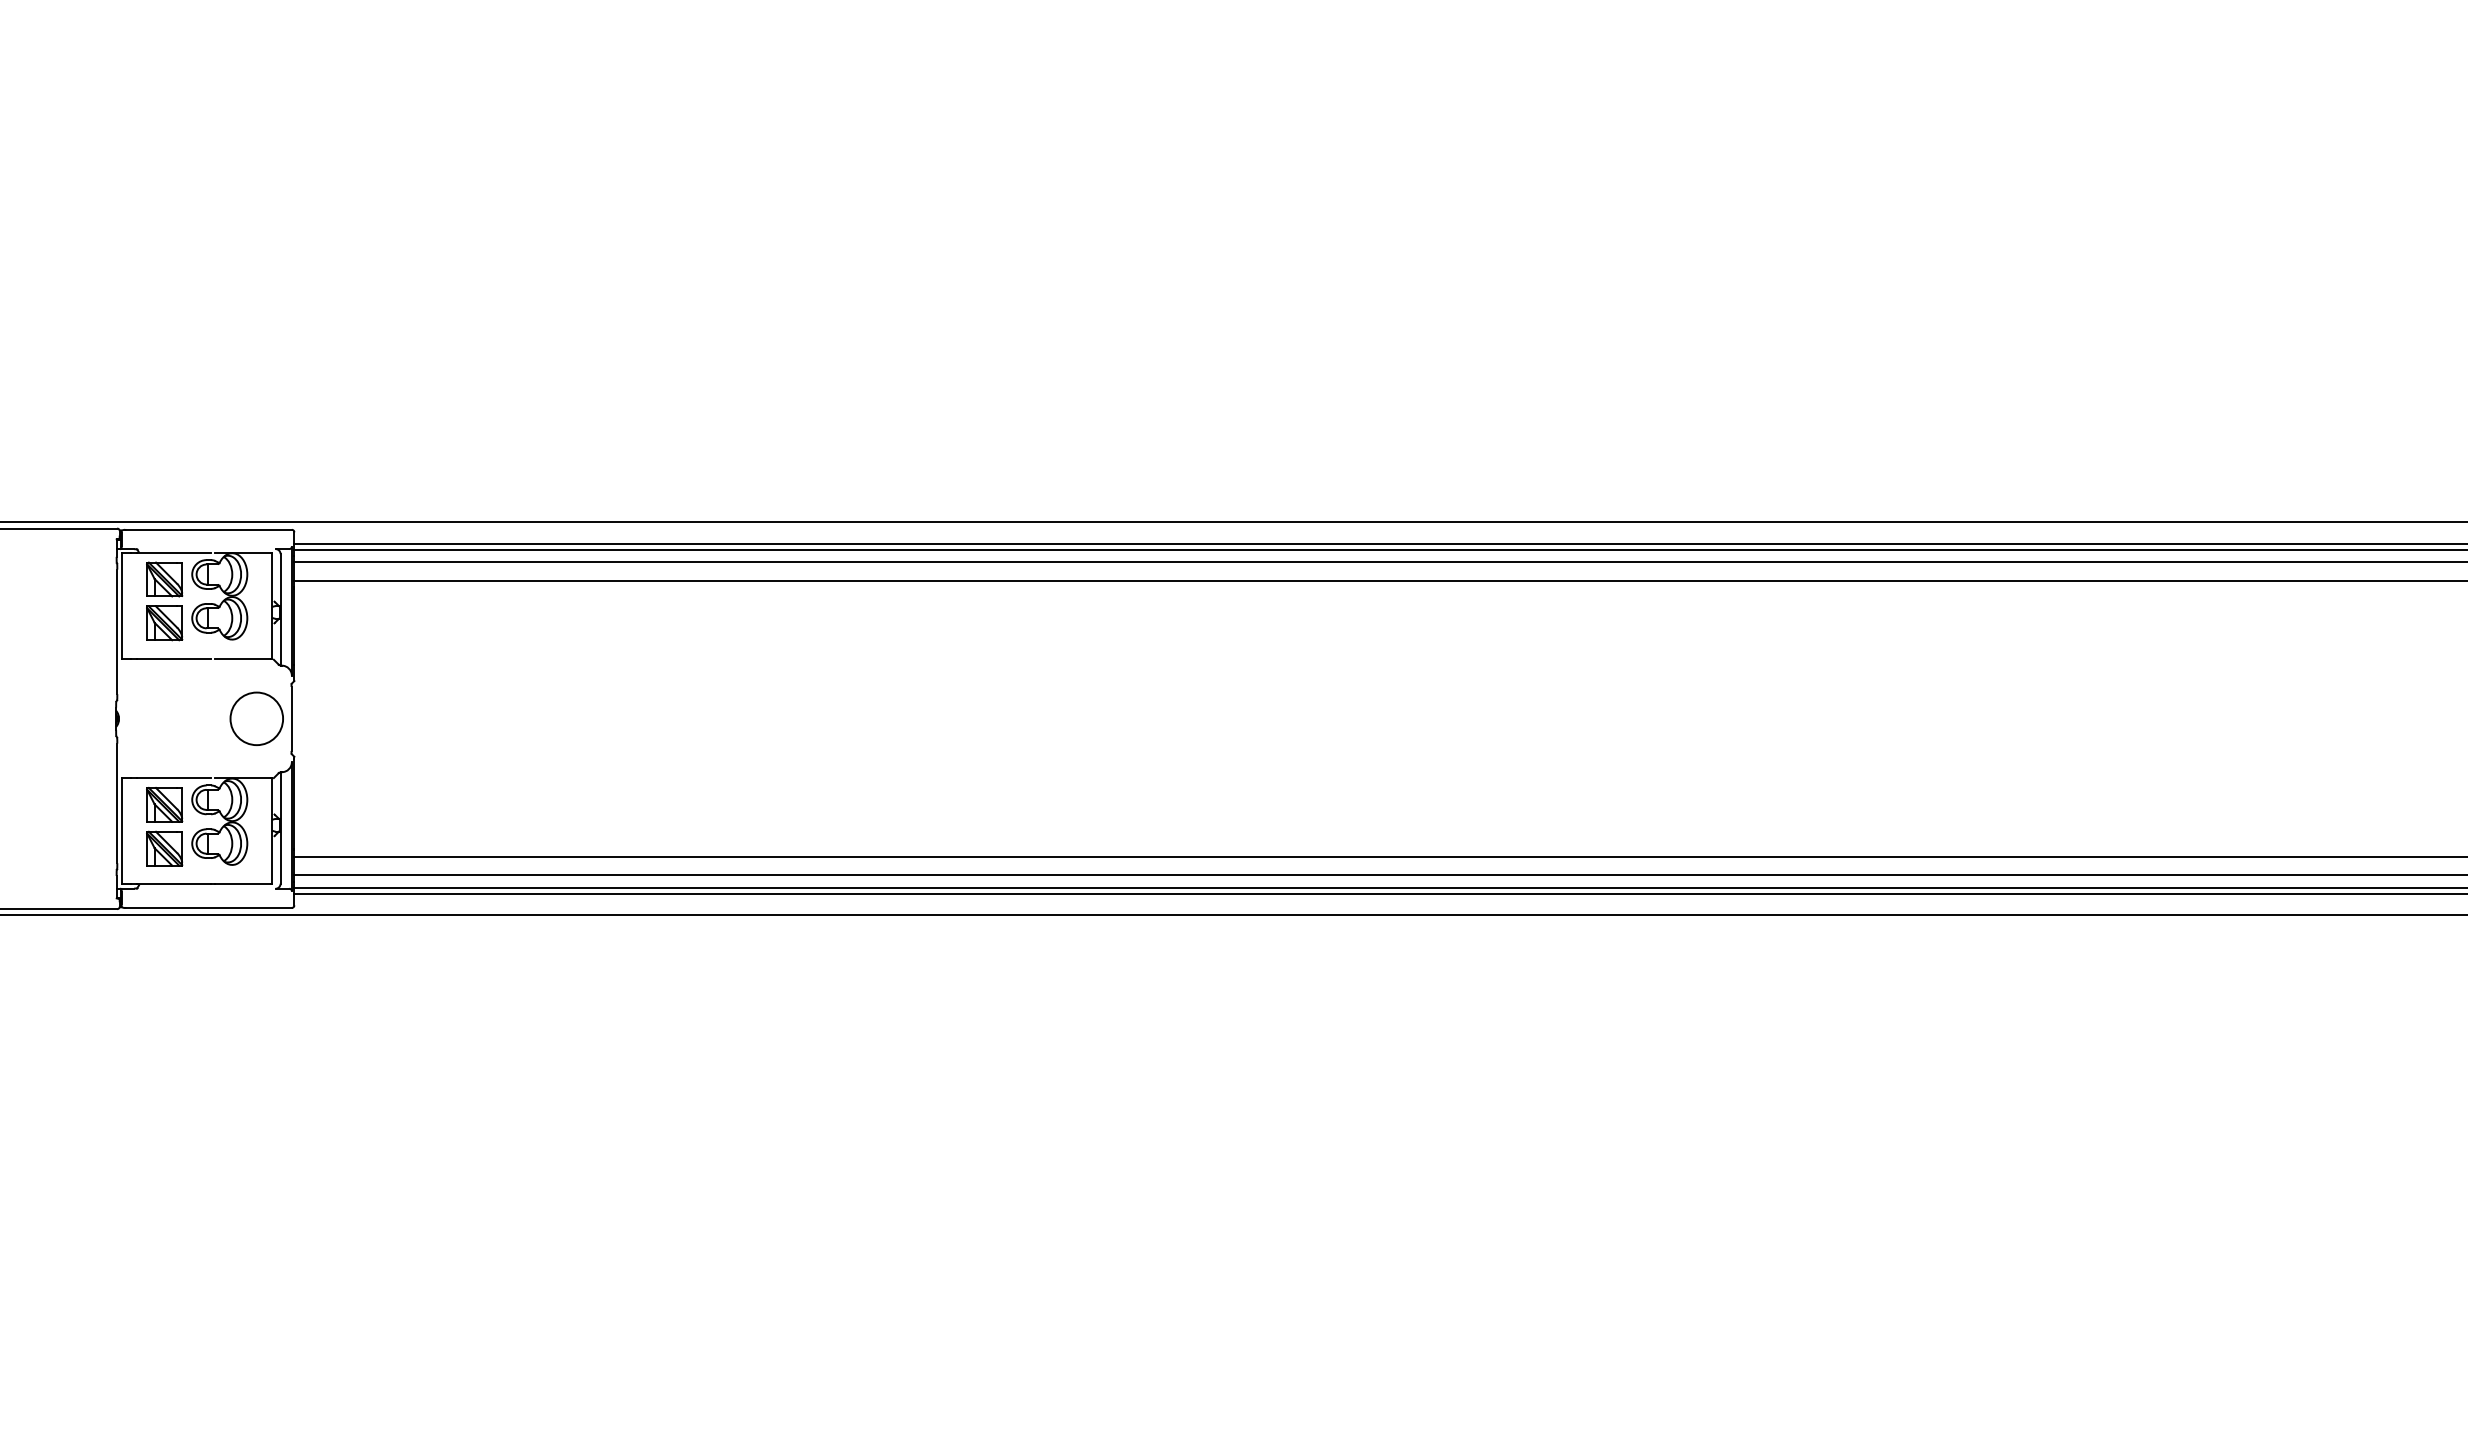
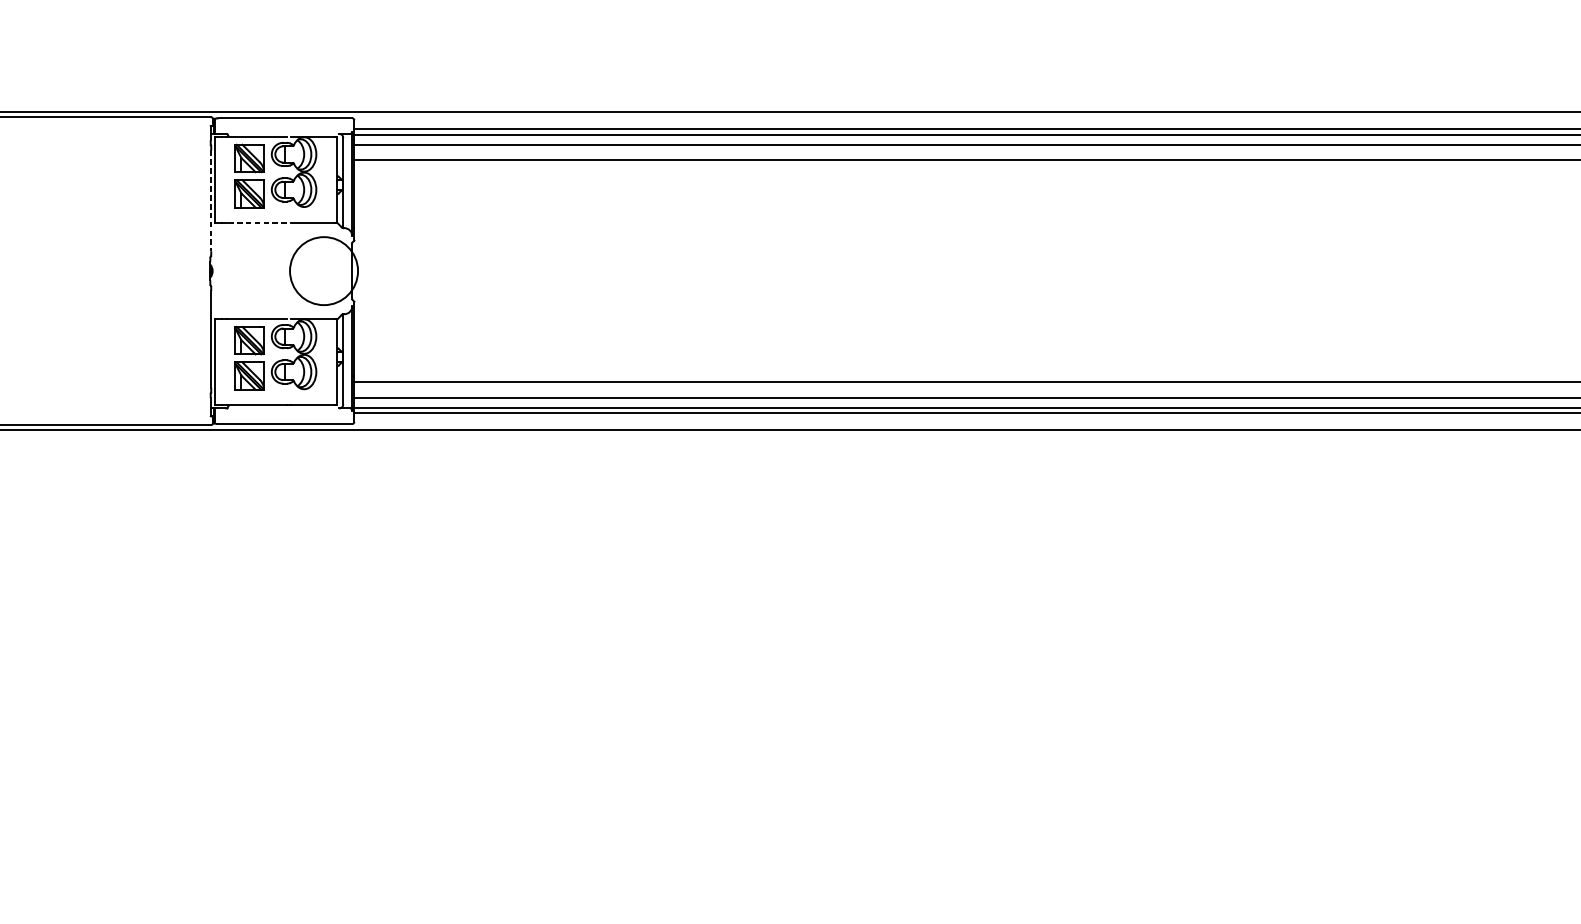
line: (117, 632) -> (211, 201), solid -> dashed
line: (174, 659) -> (257, 223), solid -> dashed
circle: (256, 718) -> (323, 270), size x1.6

